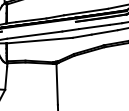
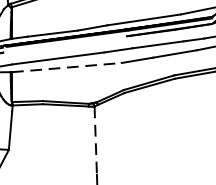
line: (39, 40) -> (66, 67), solid -> dashed
line: (57, 84) -> (96, 140), solid -> dashed

